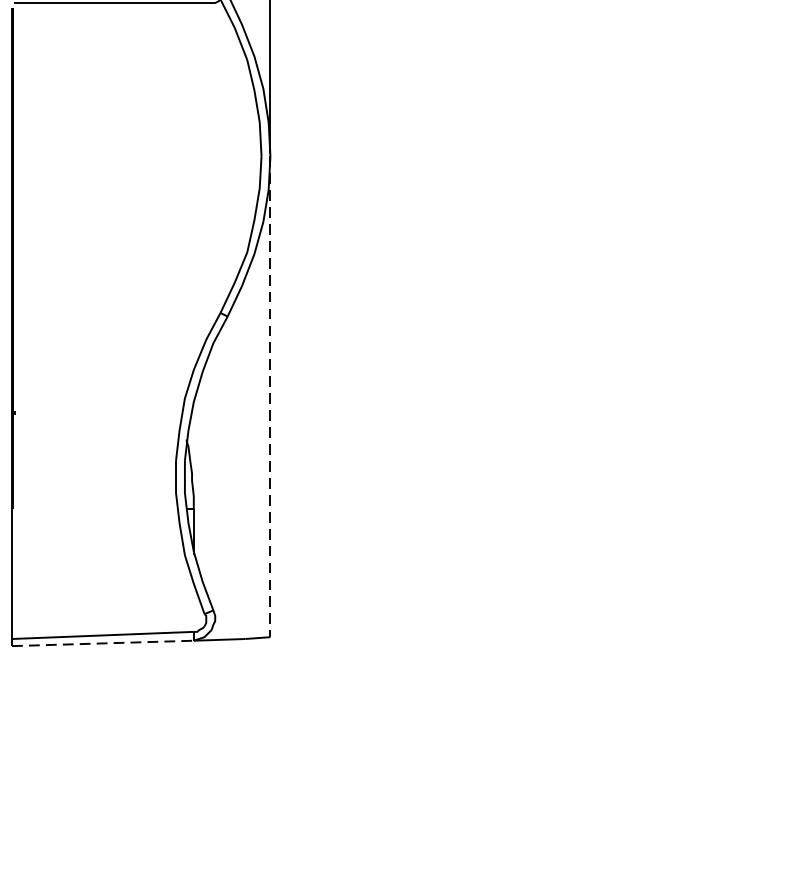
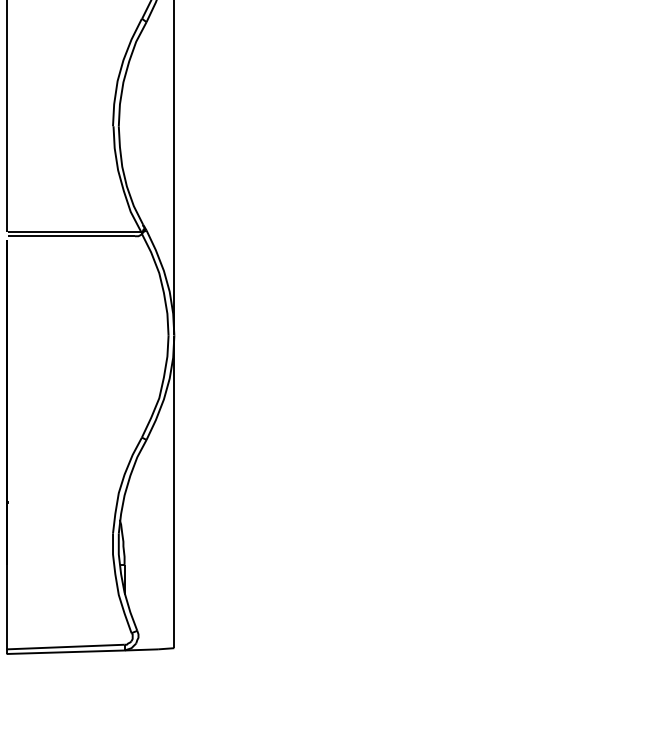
line: (270, 397) -> (174, 492), dashed -> solid
line: (104, 643) -> (66, 652), dashed -> solid

